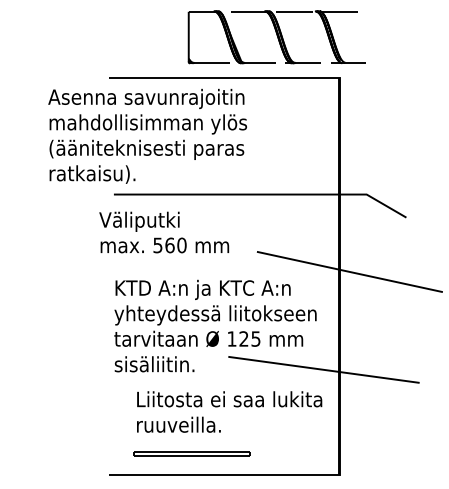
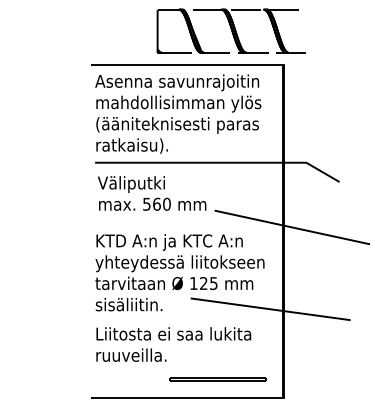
text: (147, 135) -> (178, 113), moved
text: (164, 232) -> (152, 193), moved
text: (229, 411) -> (173, 344), moved
line: (191, 452) -> (217, 378), moved

